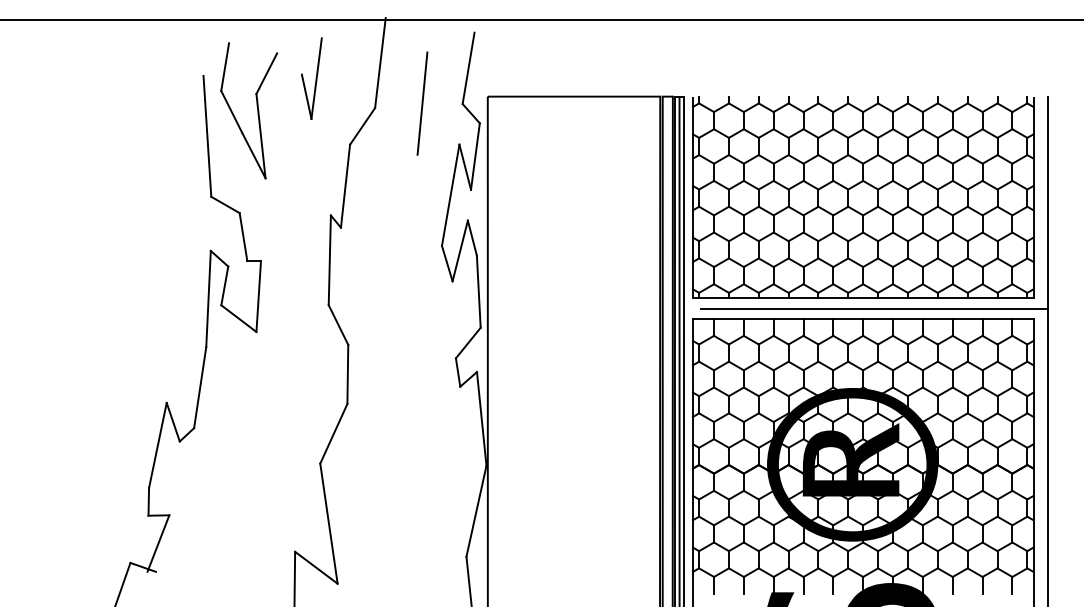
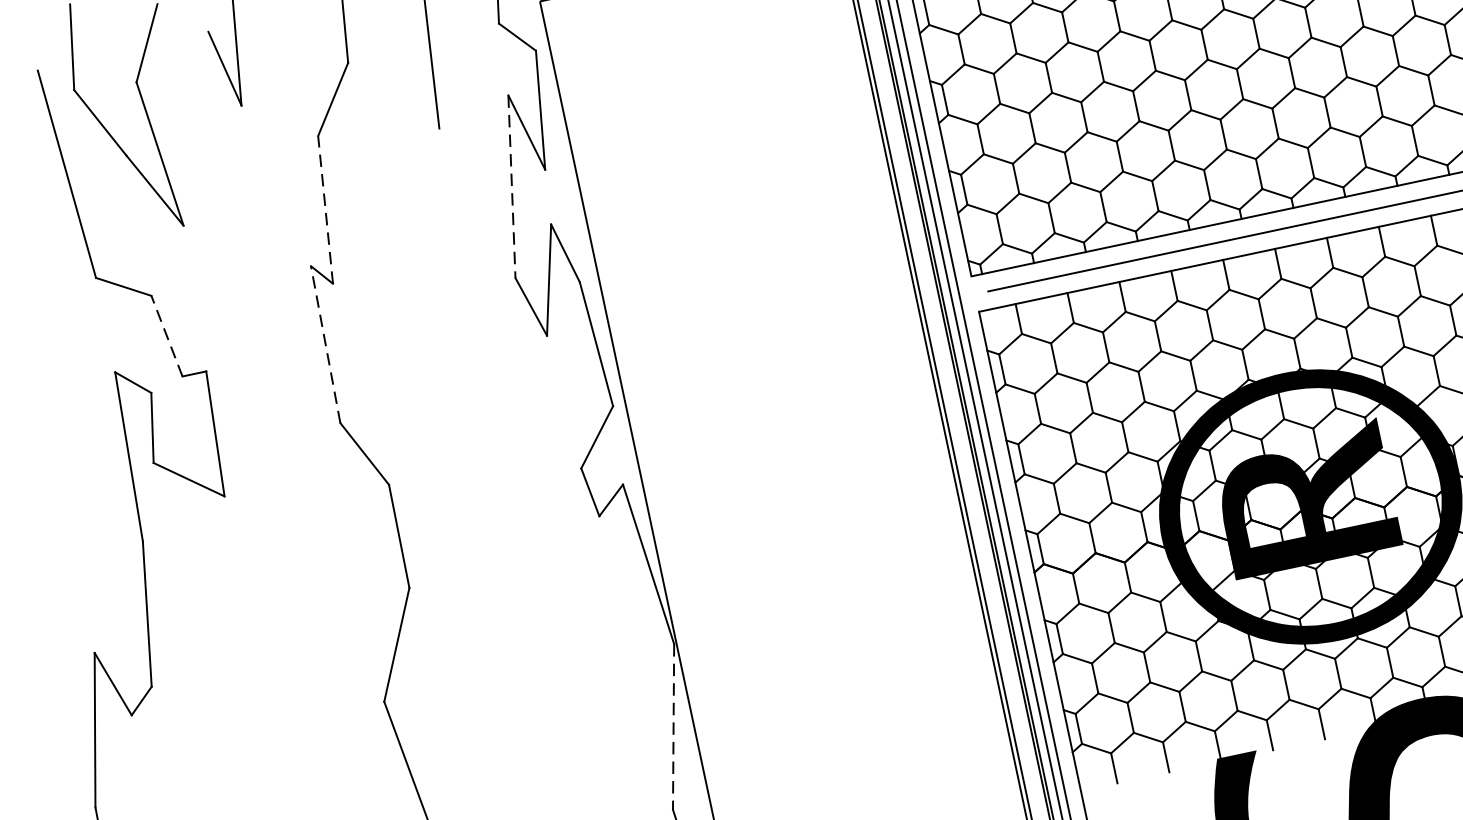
line: (345, 186) -> (325, 210), solid -> dashed
line: (450, 195) -> (511, 187), solid -> dashed
line: (243, 236) -> (166, 335), solid -> dashed
line: (329, 260) -> (325, 345), solid -> dashed
line: (476, 511) -> (673, 727), solid -> dashed

